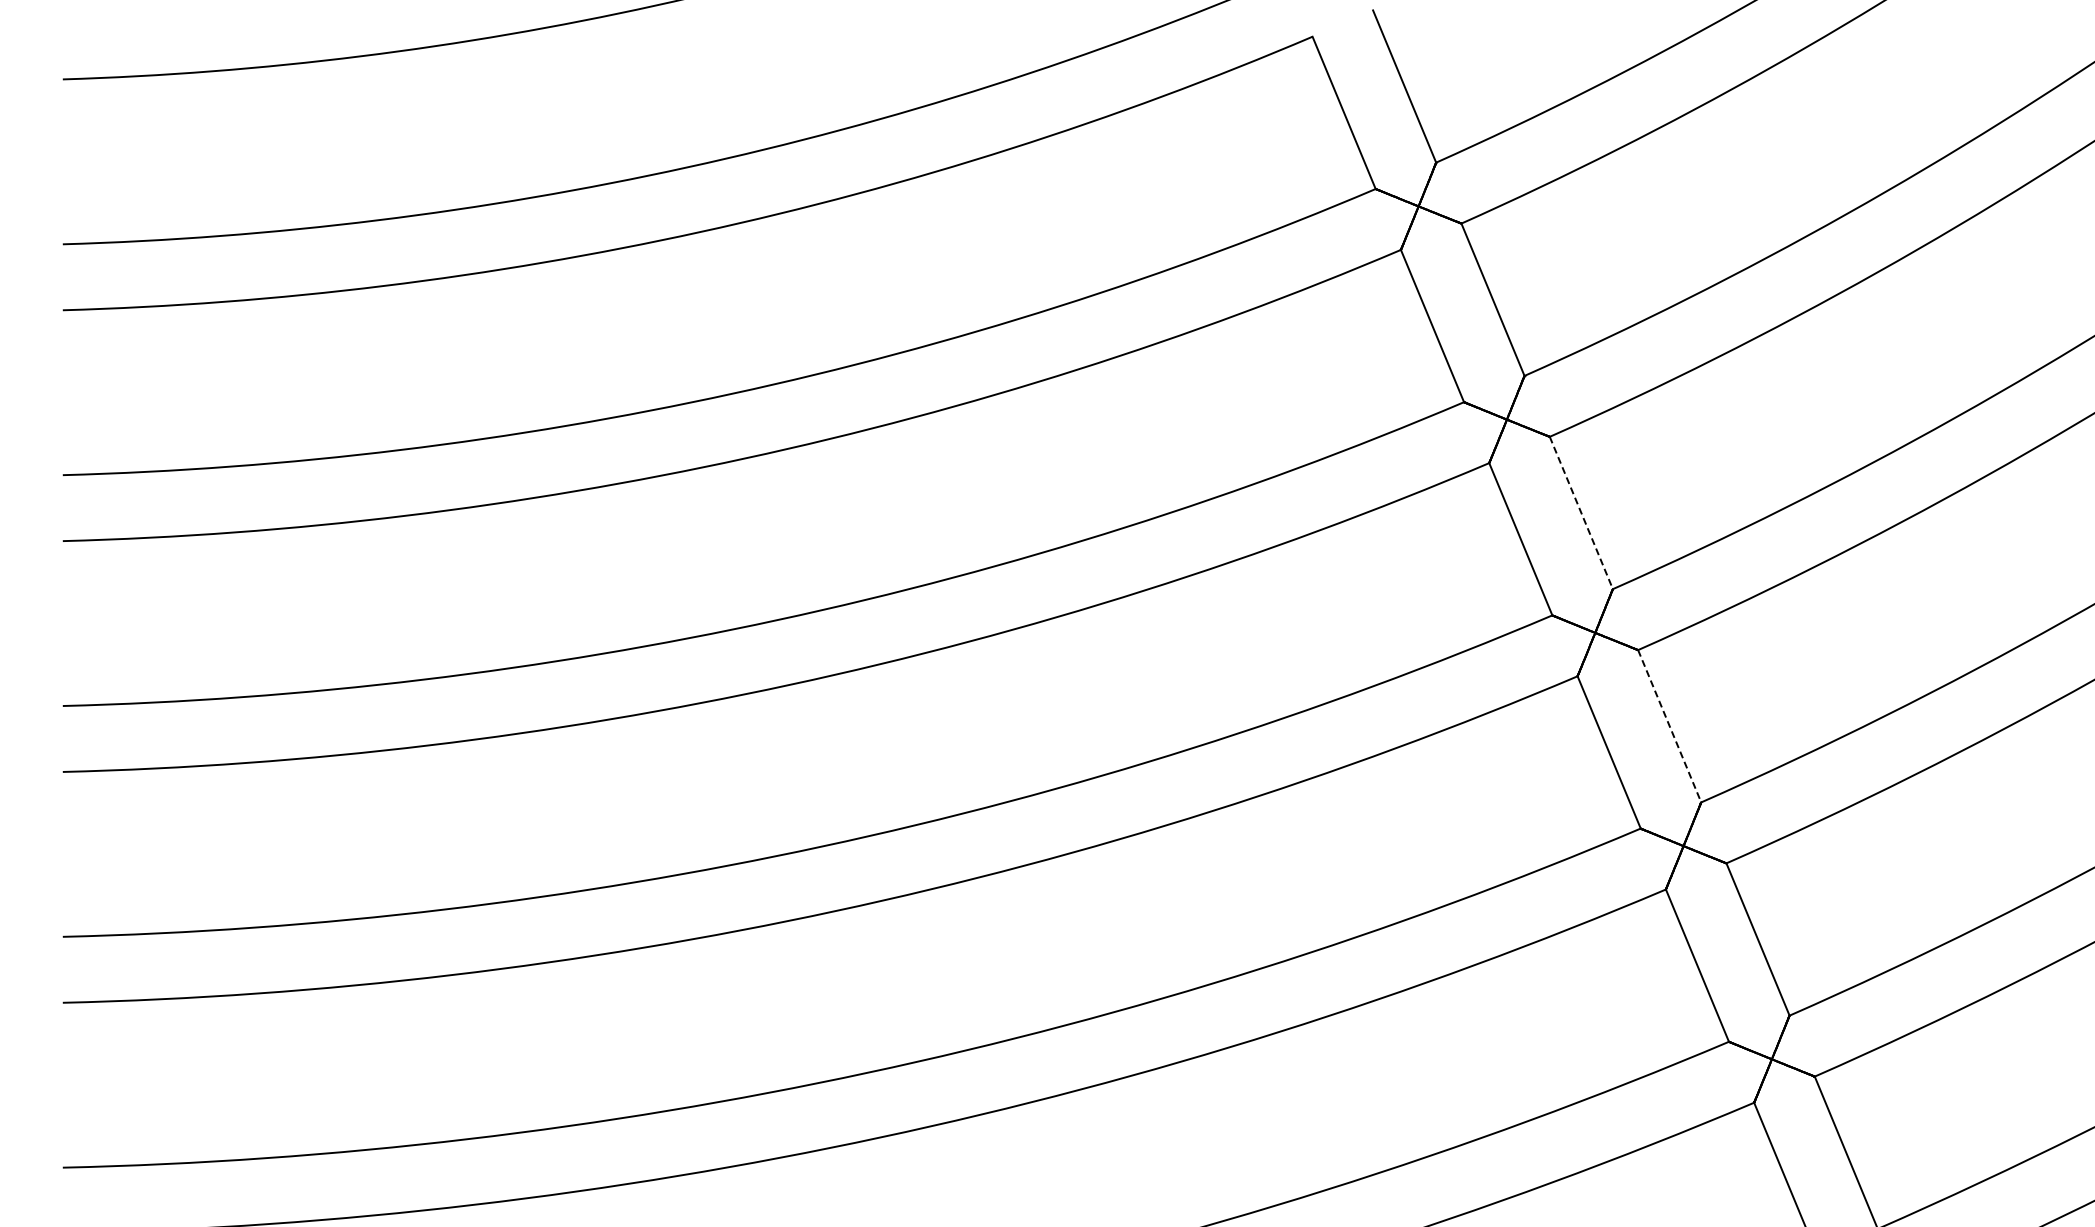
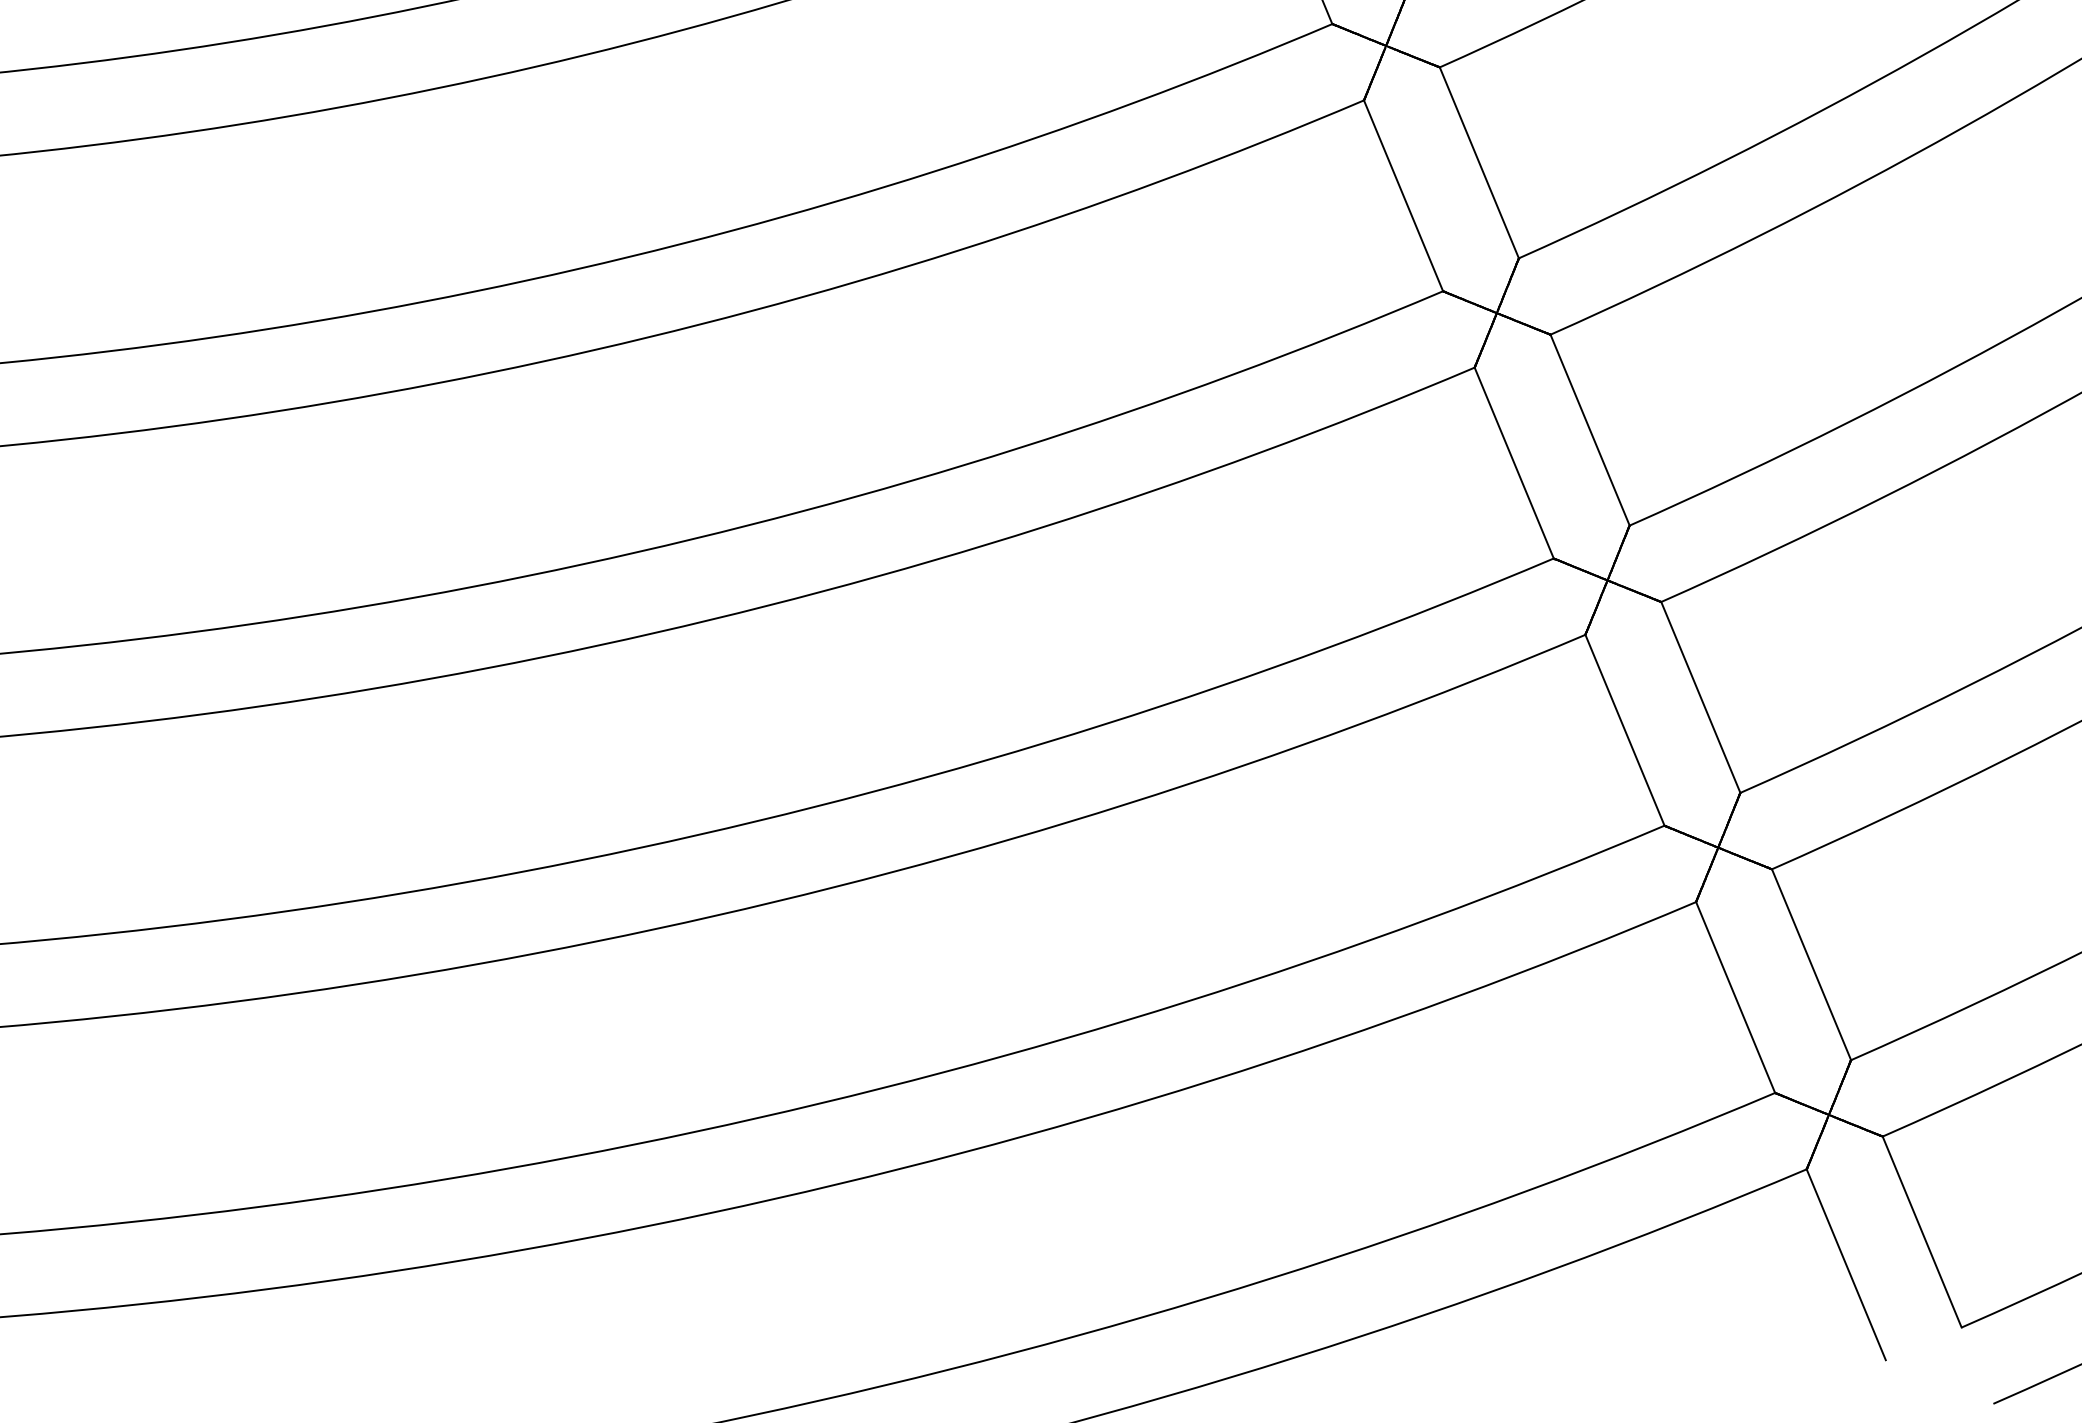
line: (1581, 513) -> (1590, 430), dashed -> solid
line: (1669, 726) -> (1700, 697), dashed -> solid

